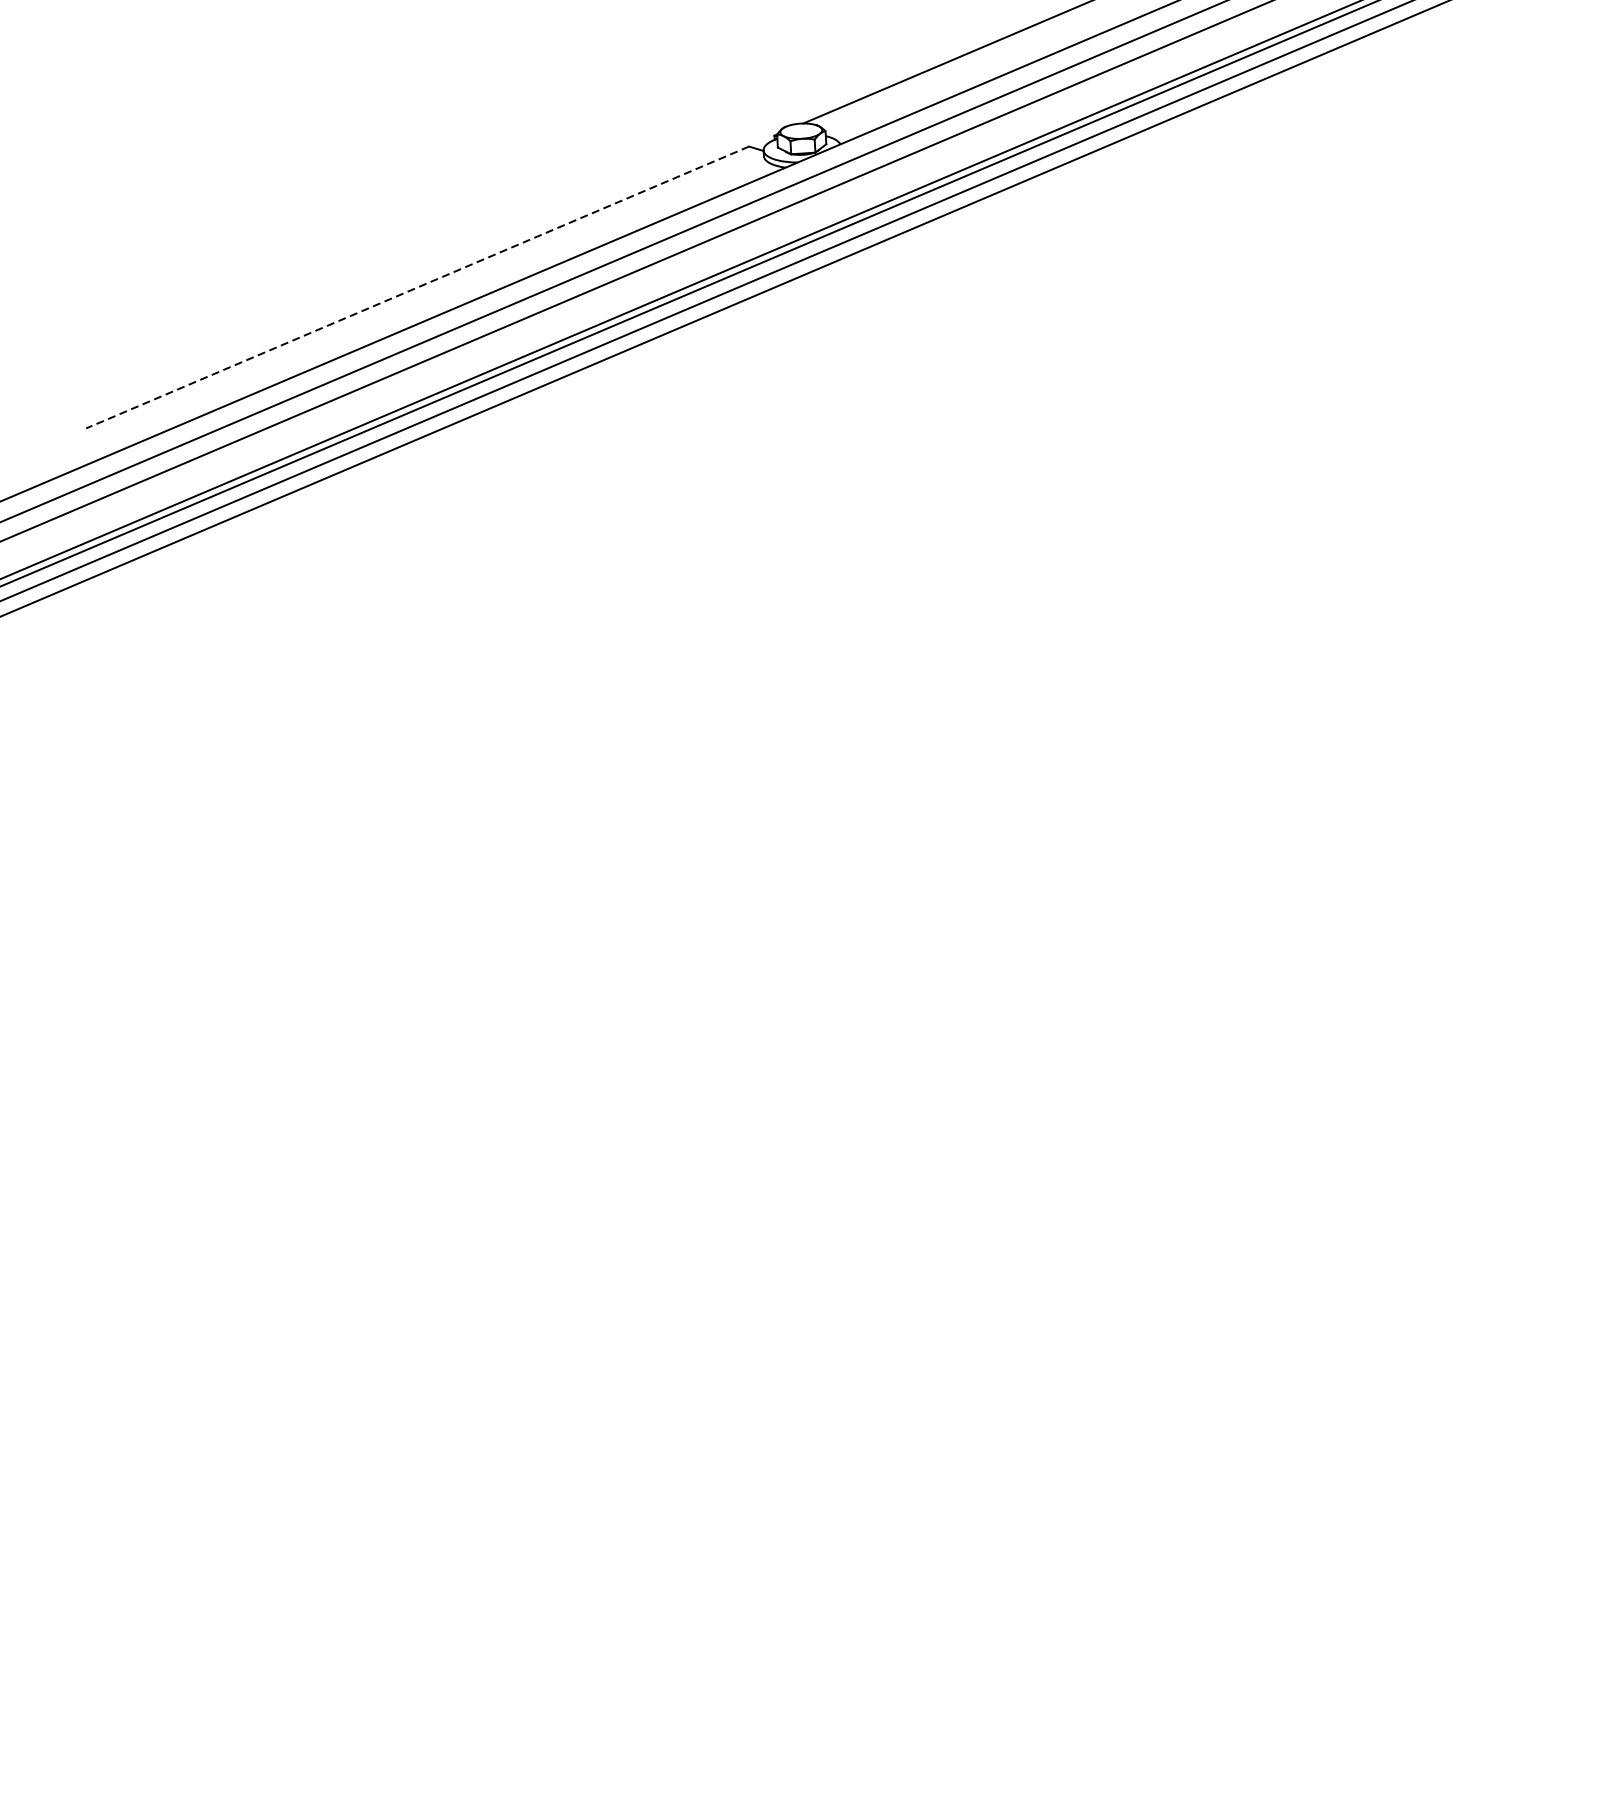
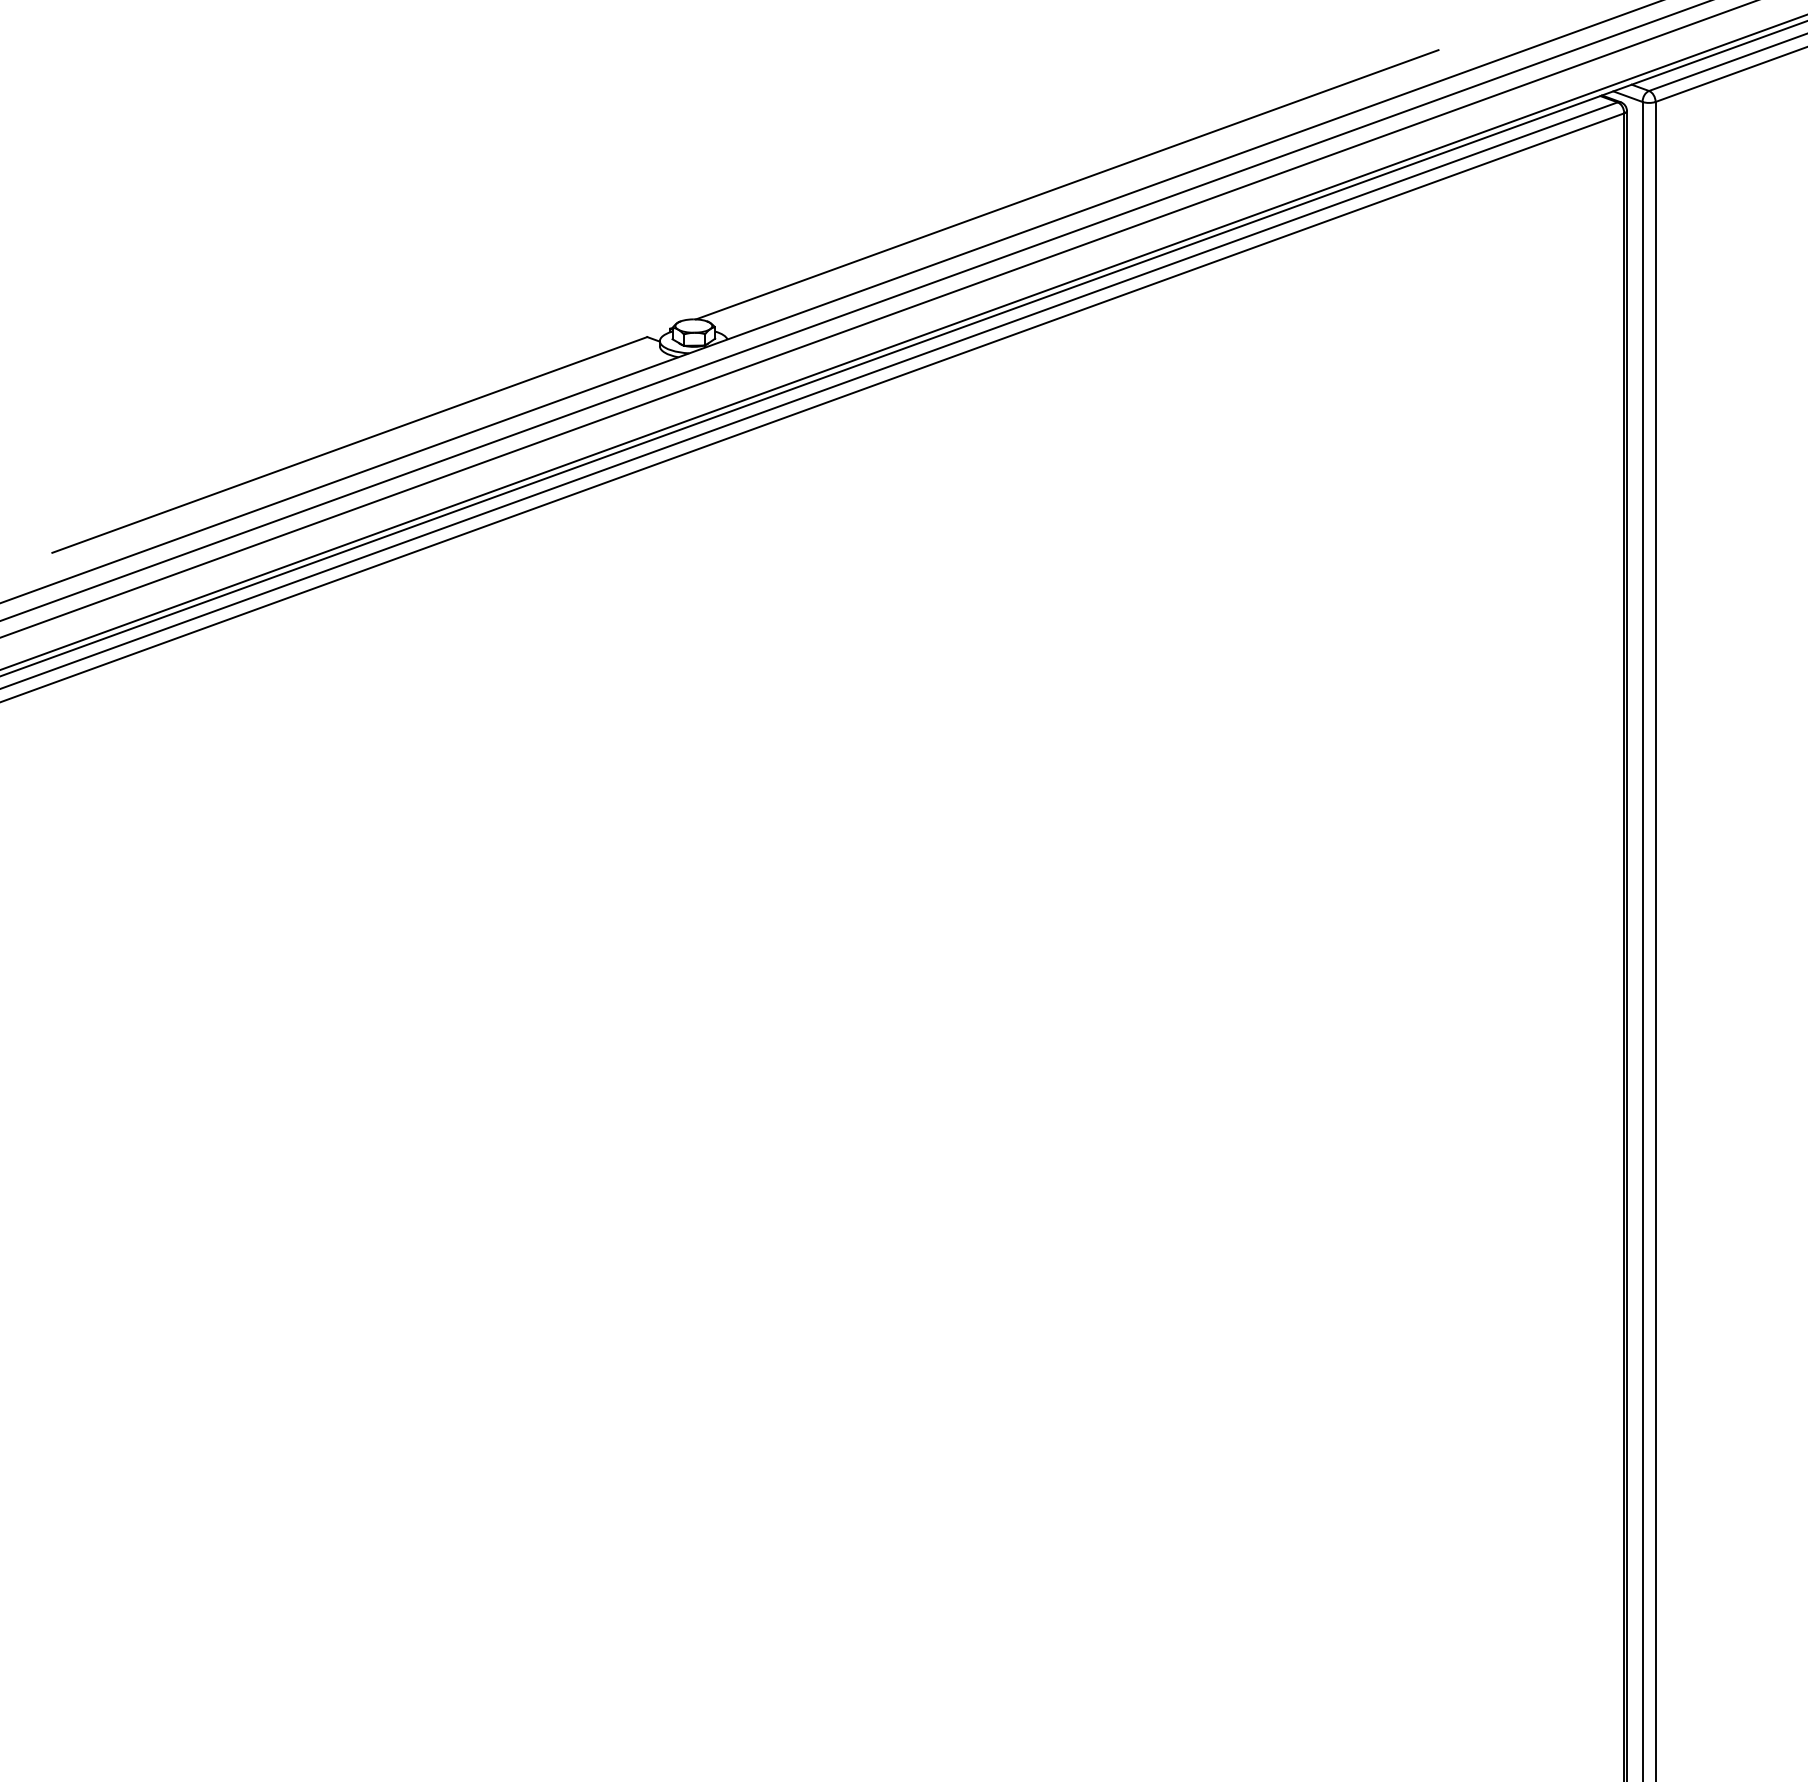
line: (417, 288) -> (349, 445), dashed -> solid

